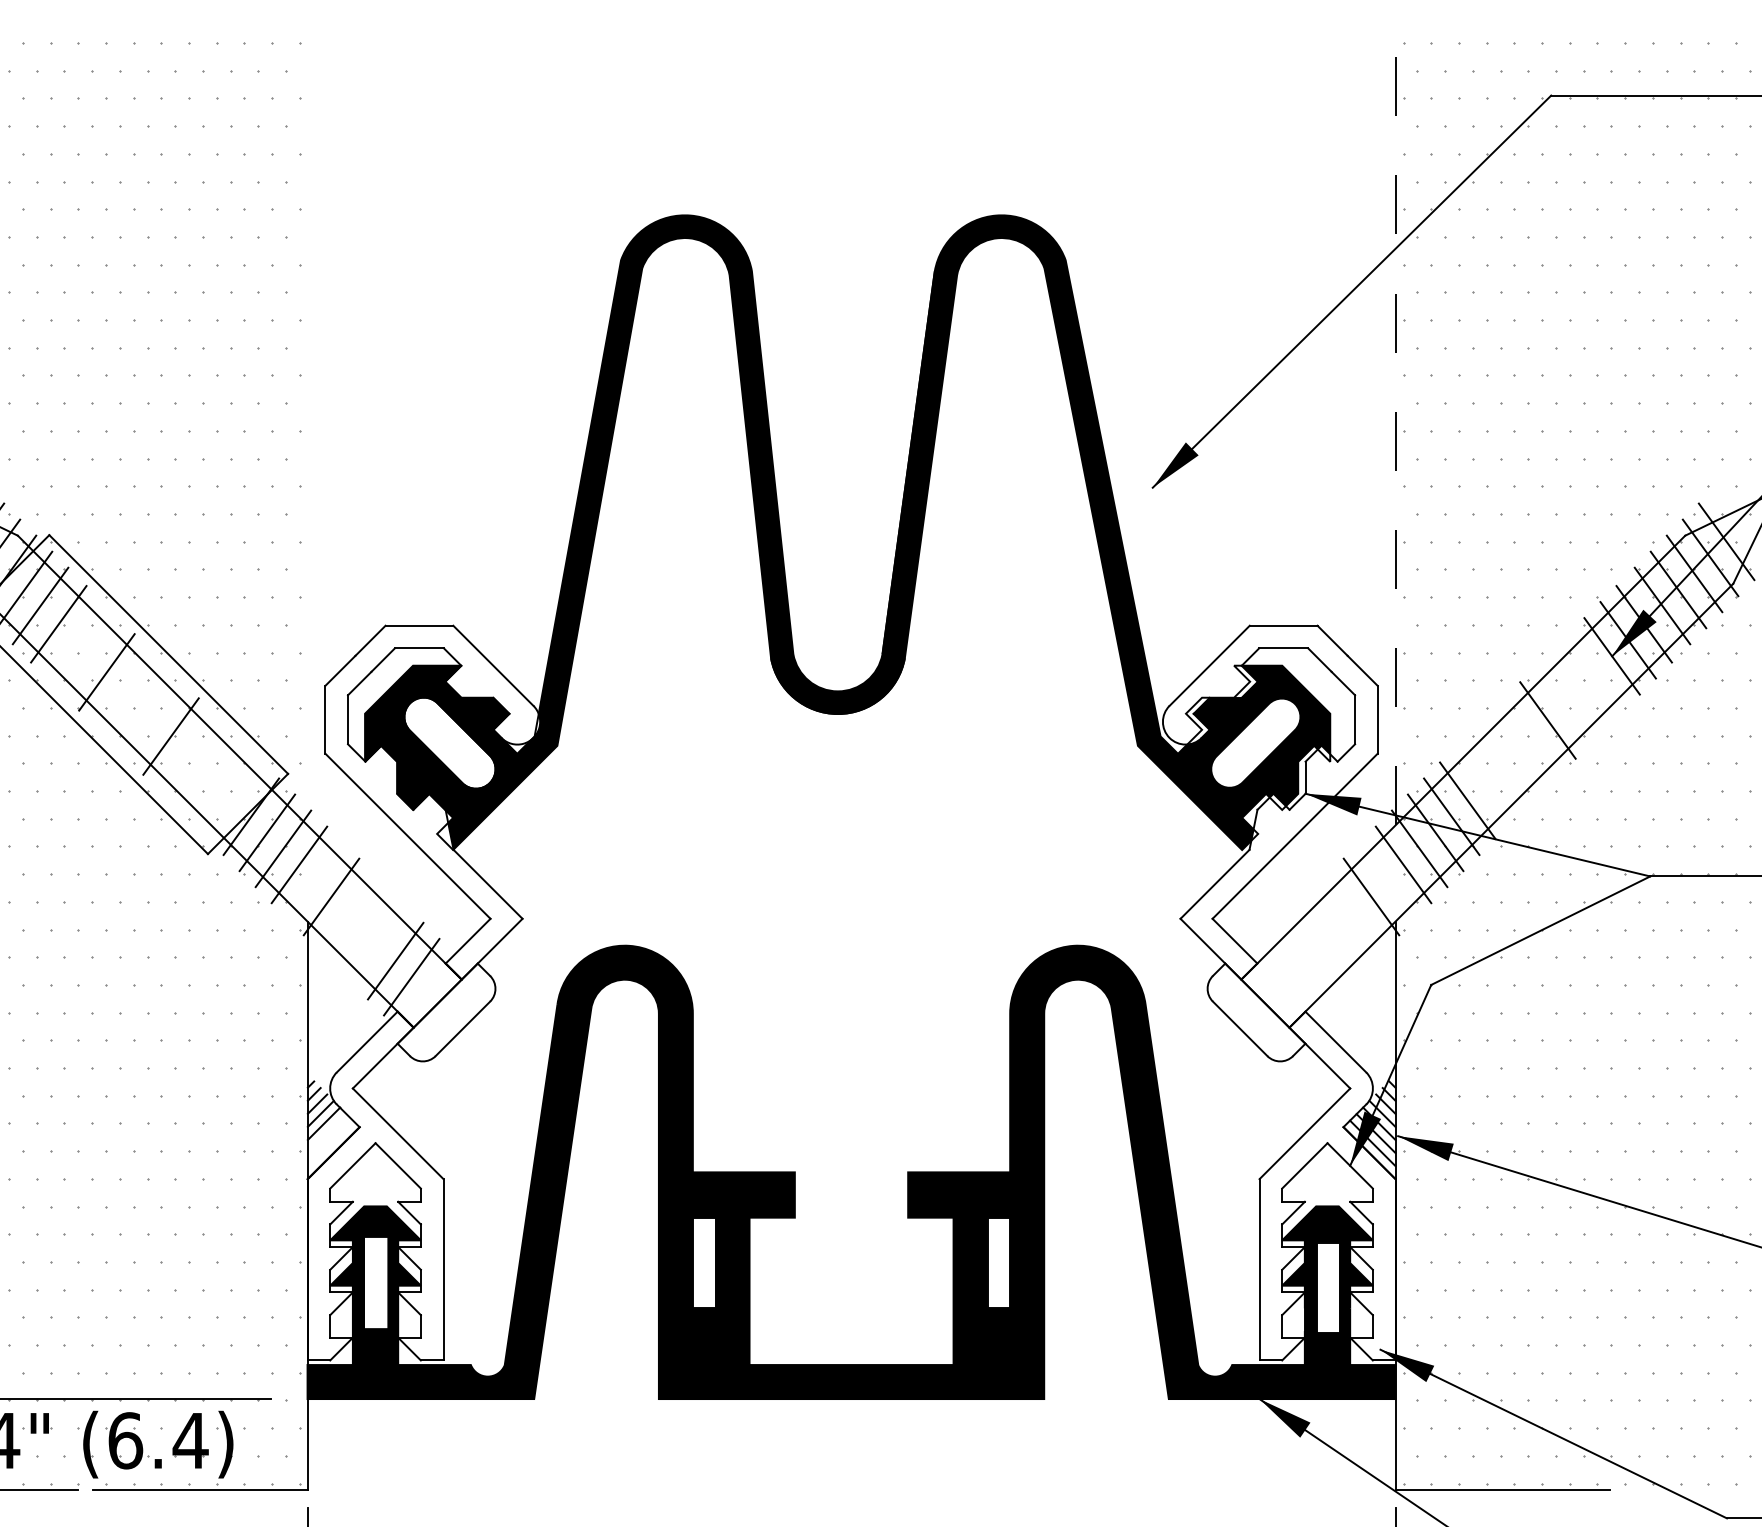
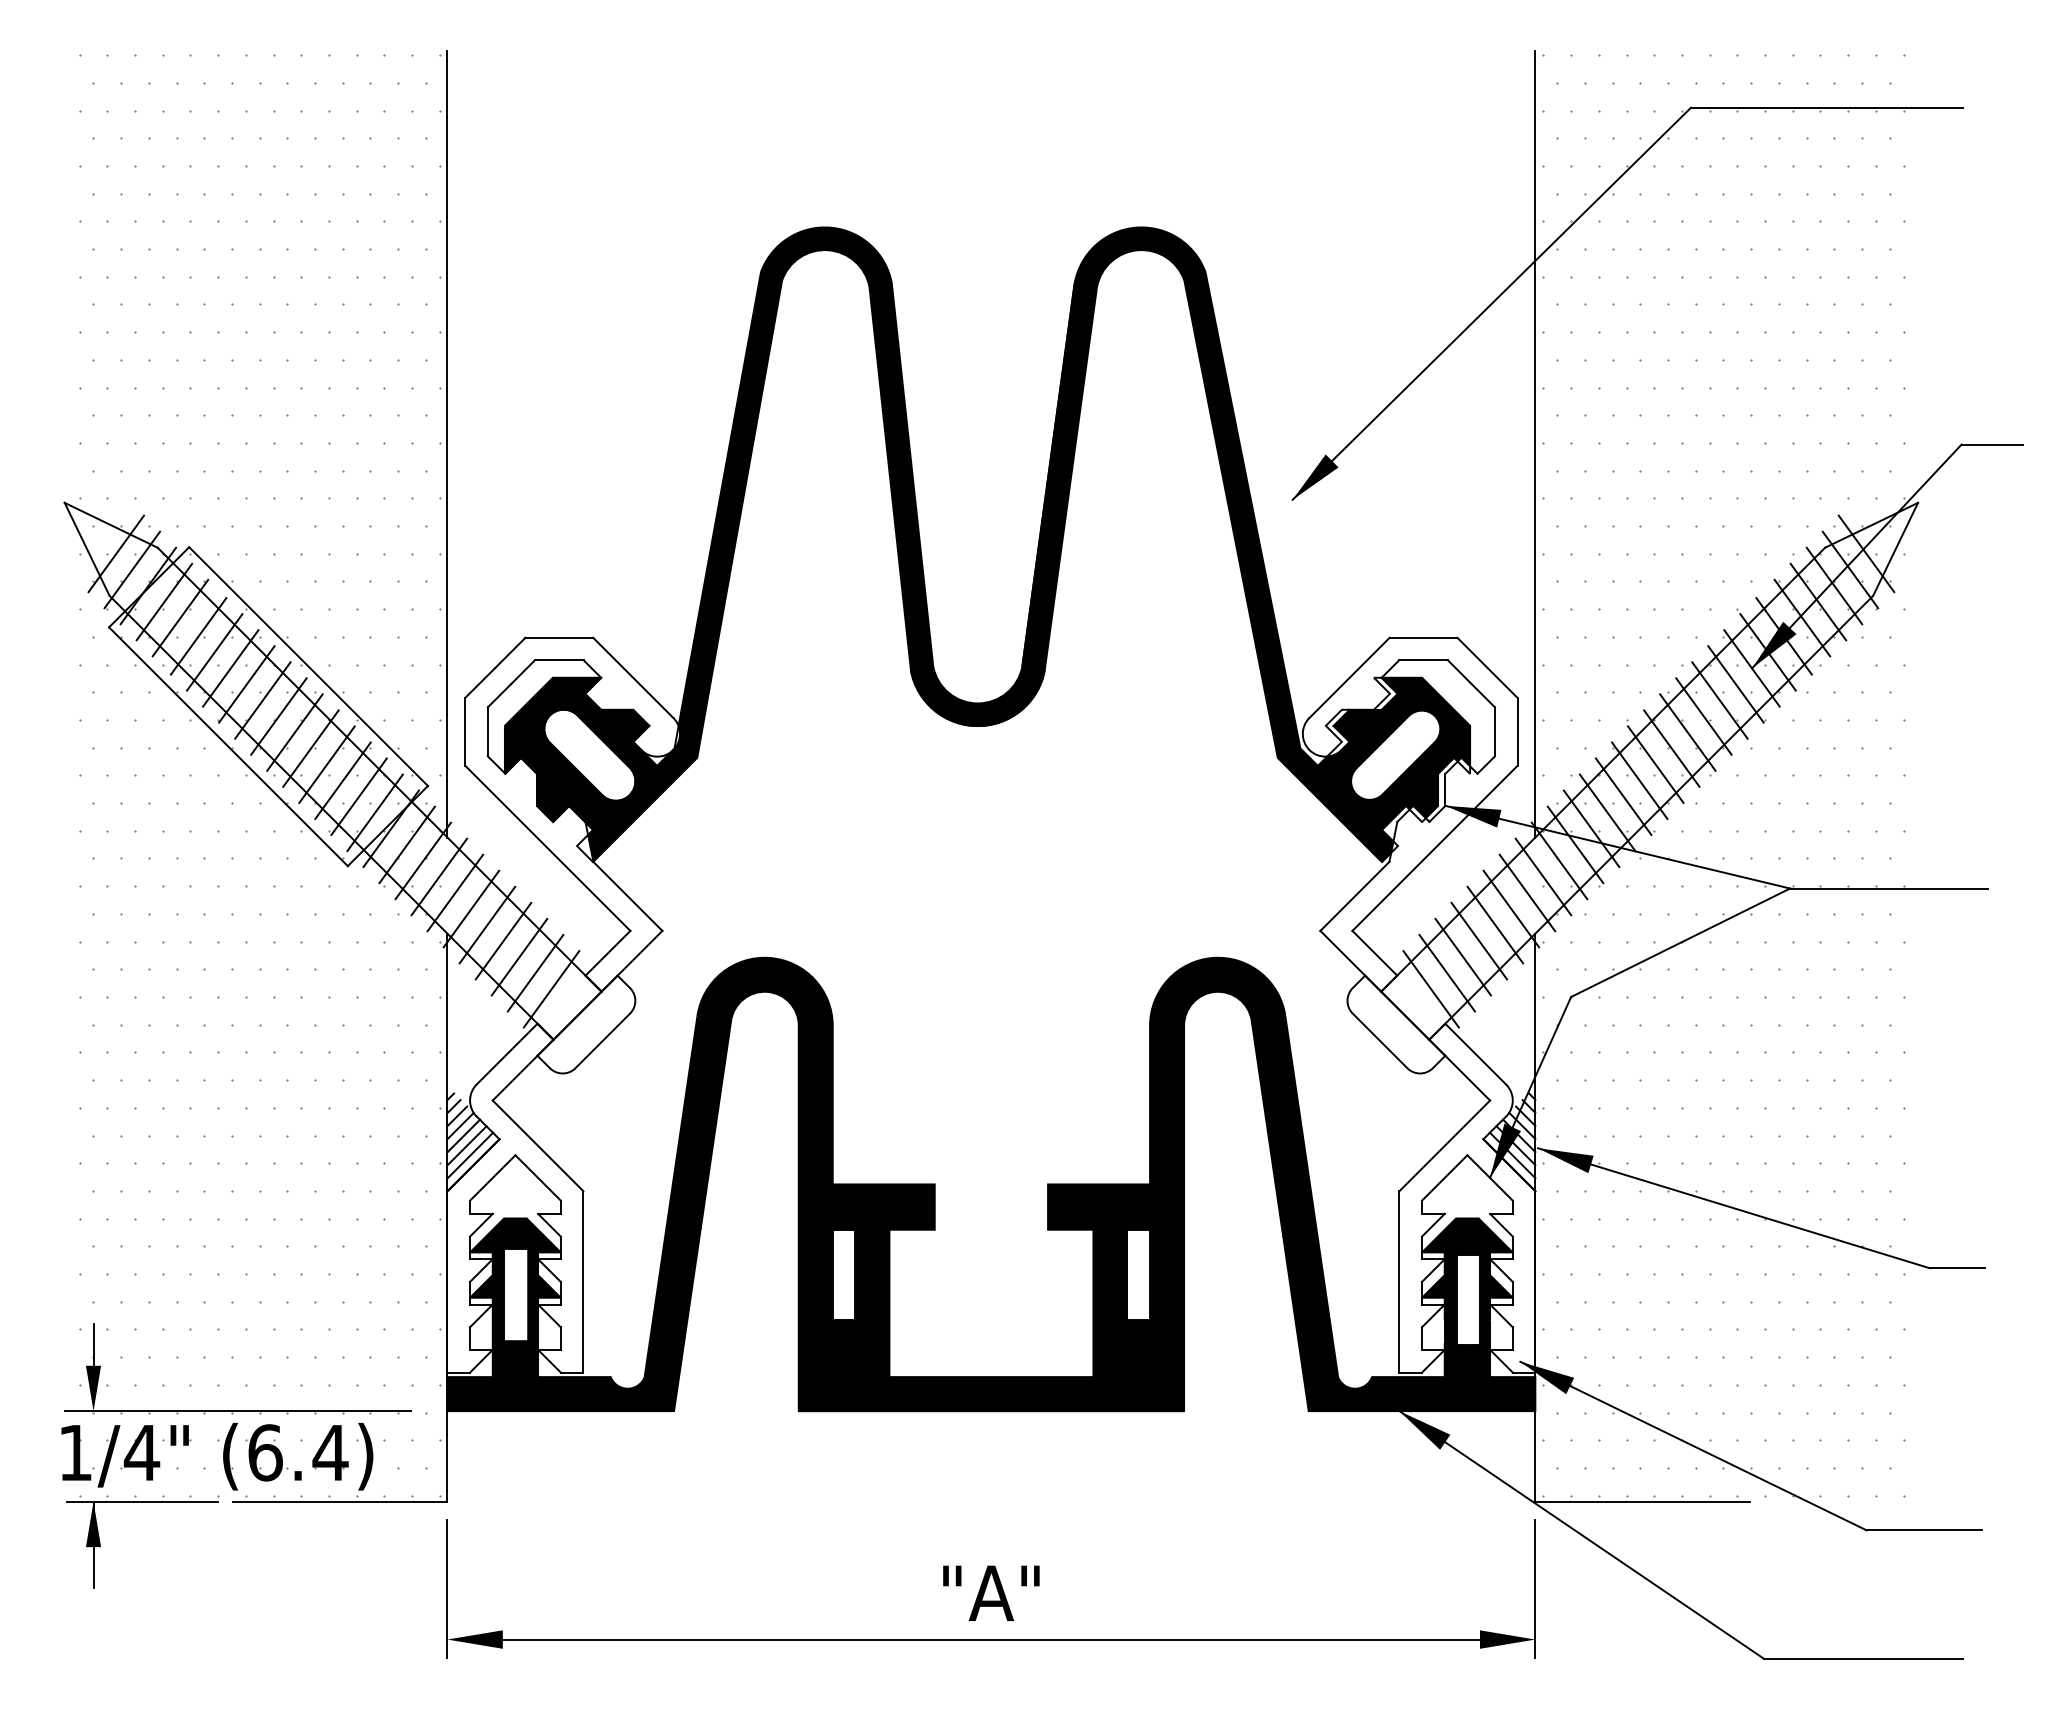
line: (1395, 431) -> (1535, 443), dashed -> solid
line: (307, 432) -> (447, 444), added
line: (74, 640) -> (214, 652), added
line: (90, 656) -> (230, 668), added
line: (1595, 672) -> (1735, 684), added
line: (122, 688) -> (262, 700), added
line: (1579, 688) -> (1719, 700), added
line: (138, 704) -> (278, 716), added
line: (1563, 704) -> (1703, 716), added
line: (154, 720) -> (294, 732), added
line: (1531, 736) -> (1671, 748), added
line: (186, 752) -> (326, 764), added
line: (1515, 752) -> (1655, 764), added
line: (202, 768) -> (342, 780), added
line: (1499, 768) -> (1639, 780), added
line: (218, 784) -> (358, 796), added
line: (1483, 784) -> (1623, 796), added
line: (234, 800) -> (374, 812), added
line: (315, 880) -> (455, 892), added
line: (1387, 880) -> (1527, 892), added
line: (347, 912) -> (487, 924), added
line: (1355, 912) -> (1495, 924), added
line: (363, 928) -> (503, 940), added
line: (1339, 928) -> (1479, 940), added
line: (379, 944) -> (519, 956), added
line: (1322, 944) -> (1462, 956), added
line: (1306, 960) -> (1446, 972), added
line: (1290, 977) -> (1430, 989), added
line: (326, 1133) -> (466, 1145), added
line: (330, 1143) -> (470, 1155), added

